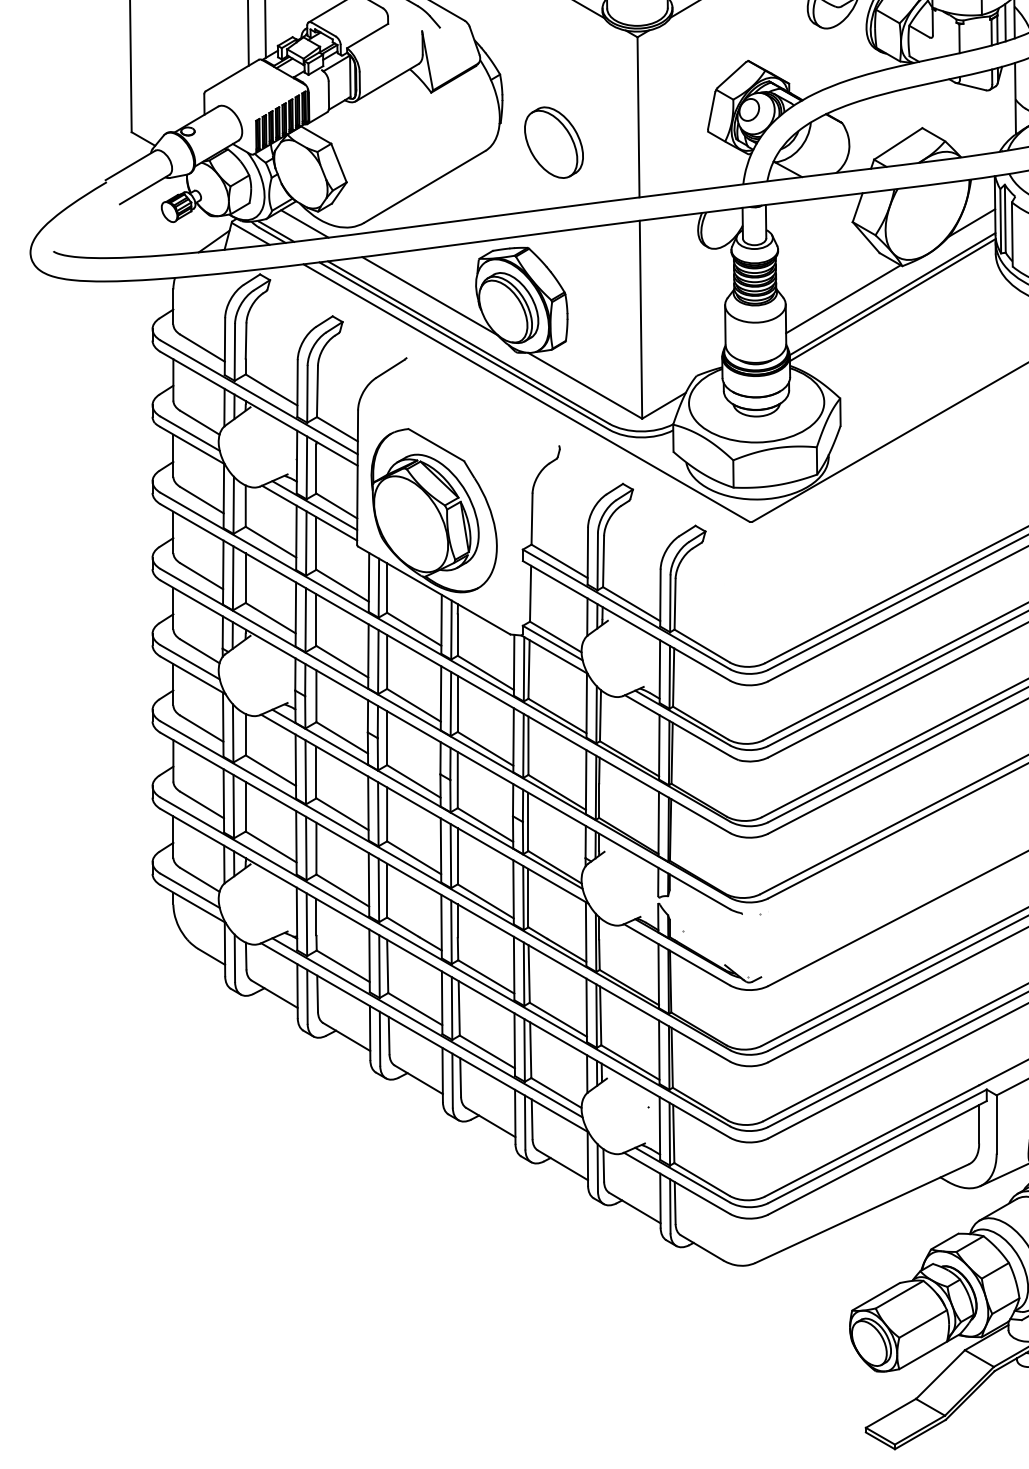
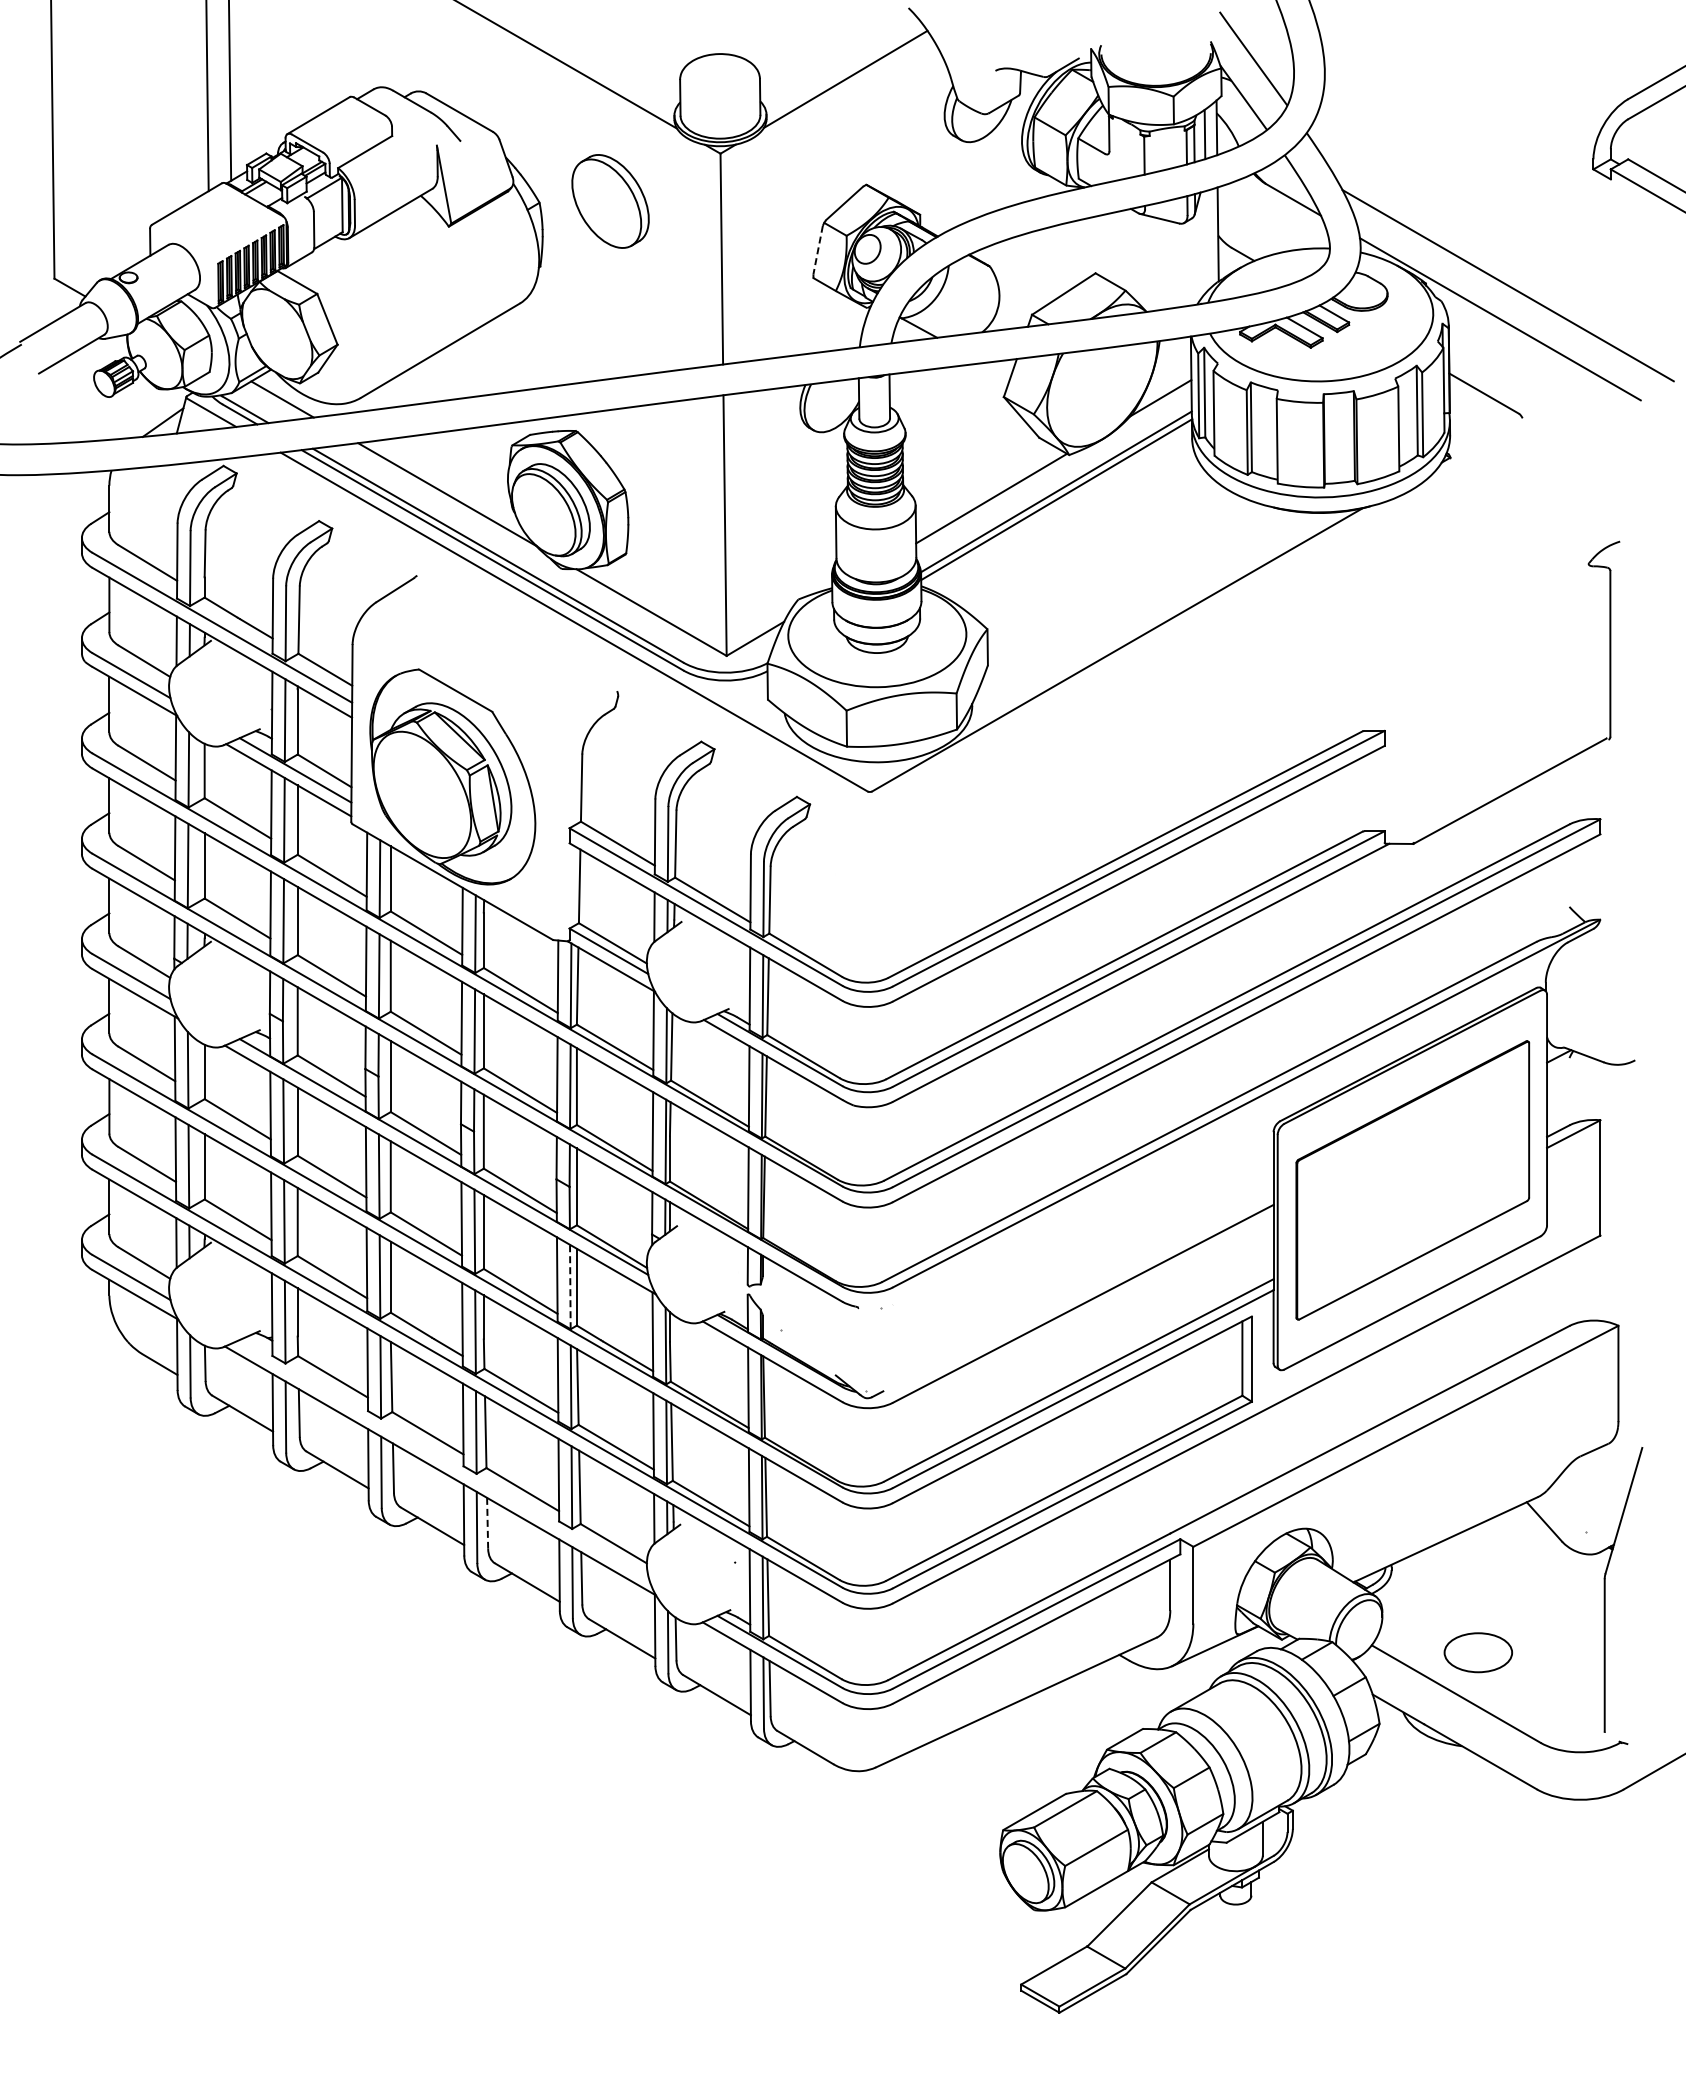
line: (711, 110) -> (818, 250), solid -> dashed
part: (553, 142) -> (610, 201), moved
line: (523, 897) -> (570, 1286), solid -> dashed
line: (427, 1027) -> (443, 1457), removed
line: (460, 1077) -> (487, 1523), solid -> dashed

